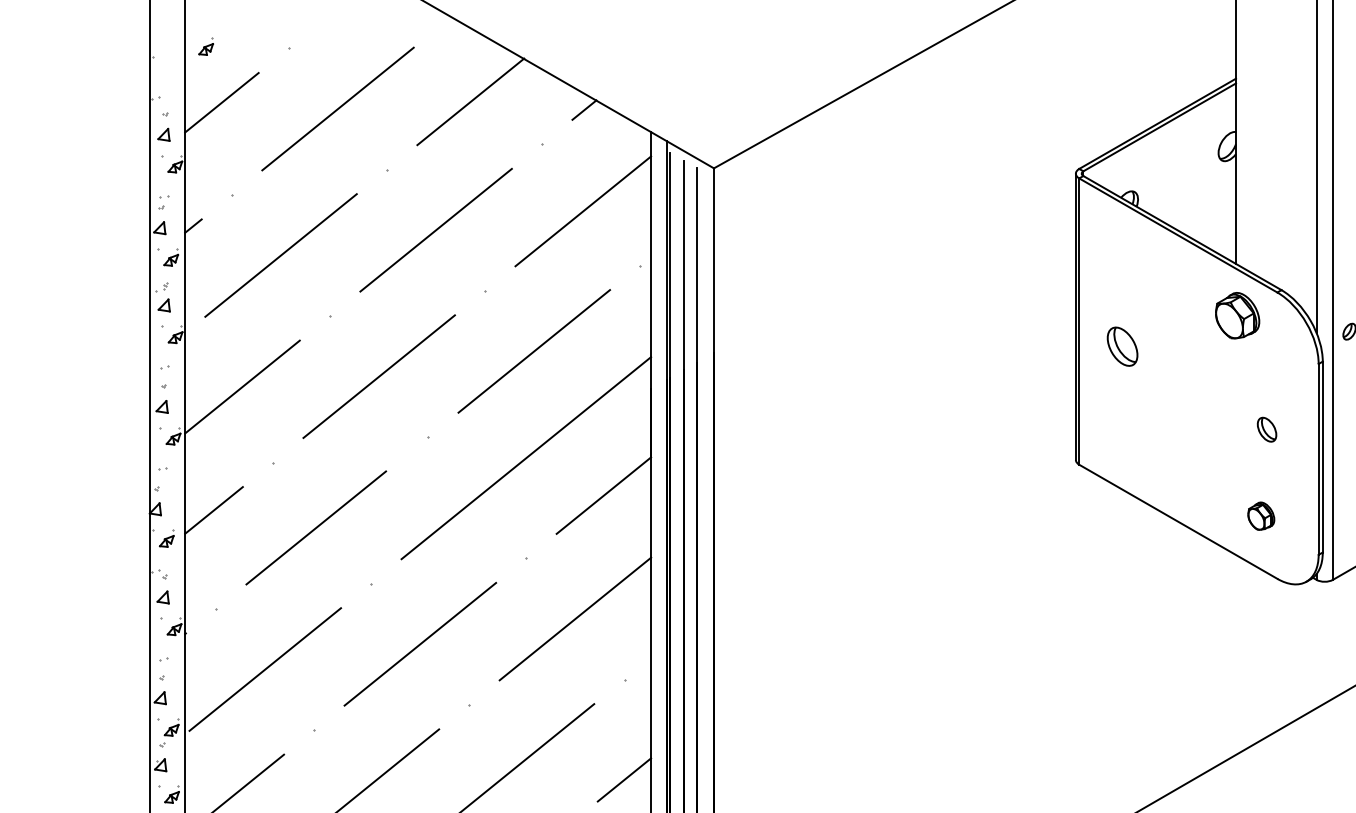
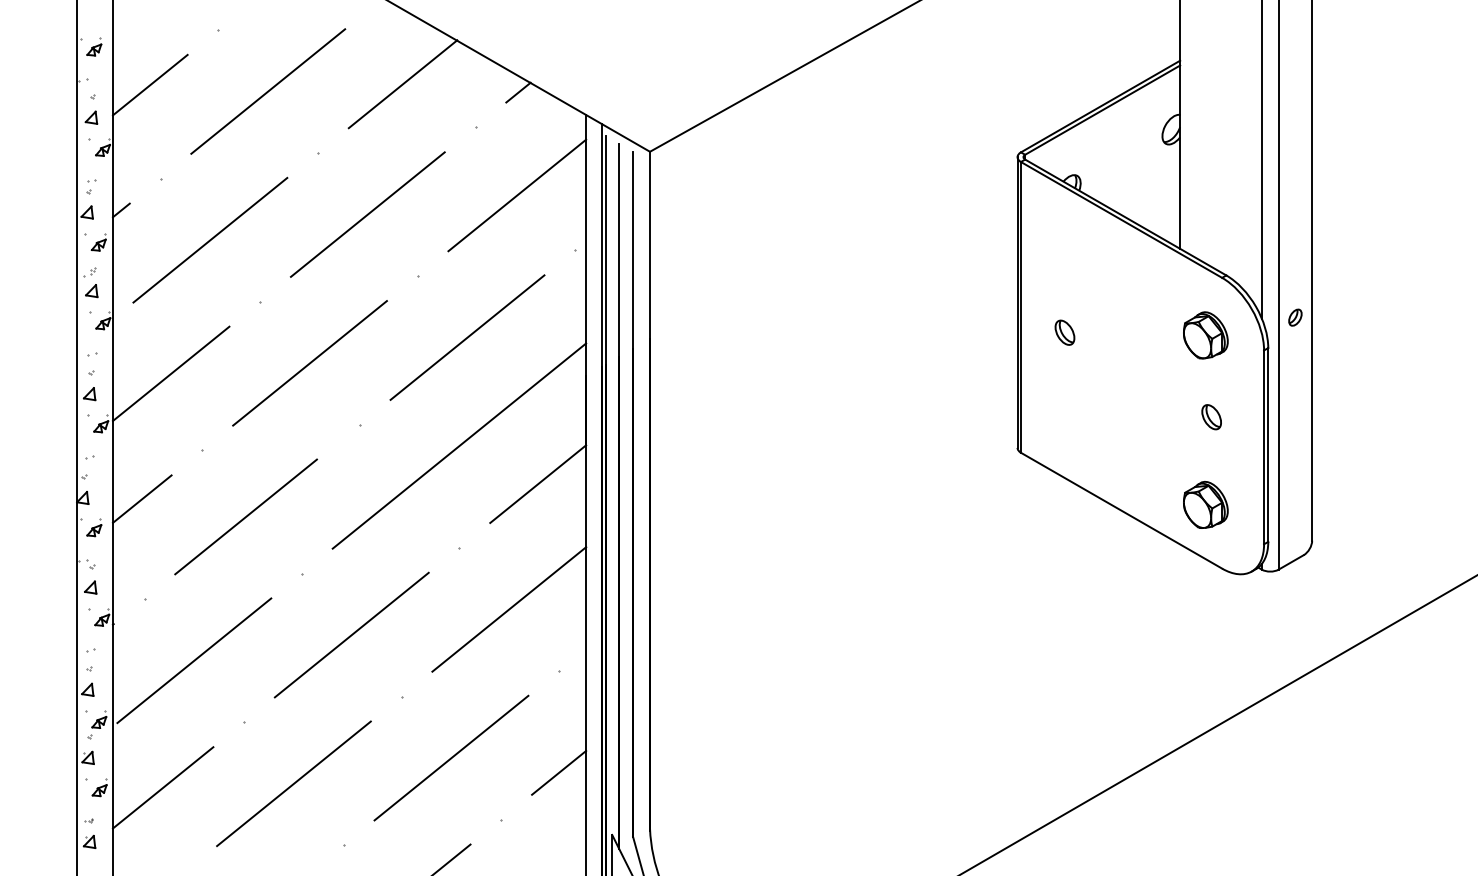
part: (206, 45) -> (94, 46), moved
part: (1237, 315) -> (1205, 335), moved
part: (1122, 346) -> (1064, 332), size x0.62
part: (1260, 515) -> (1205, 504), size x1.67

